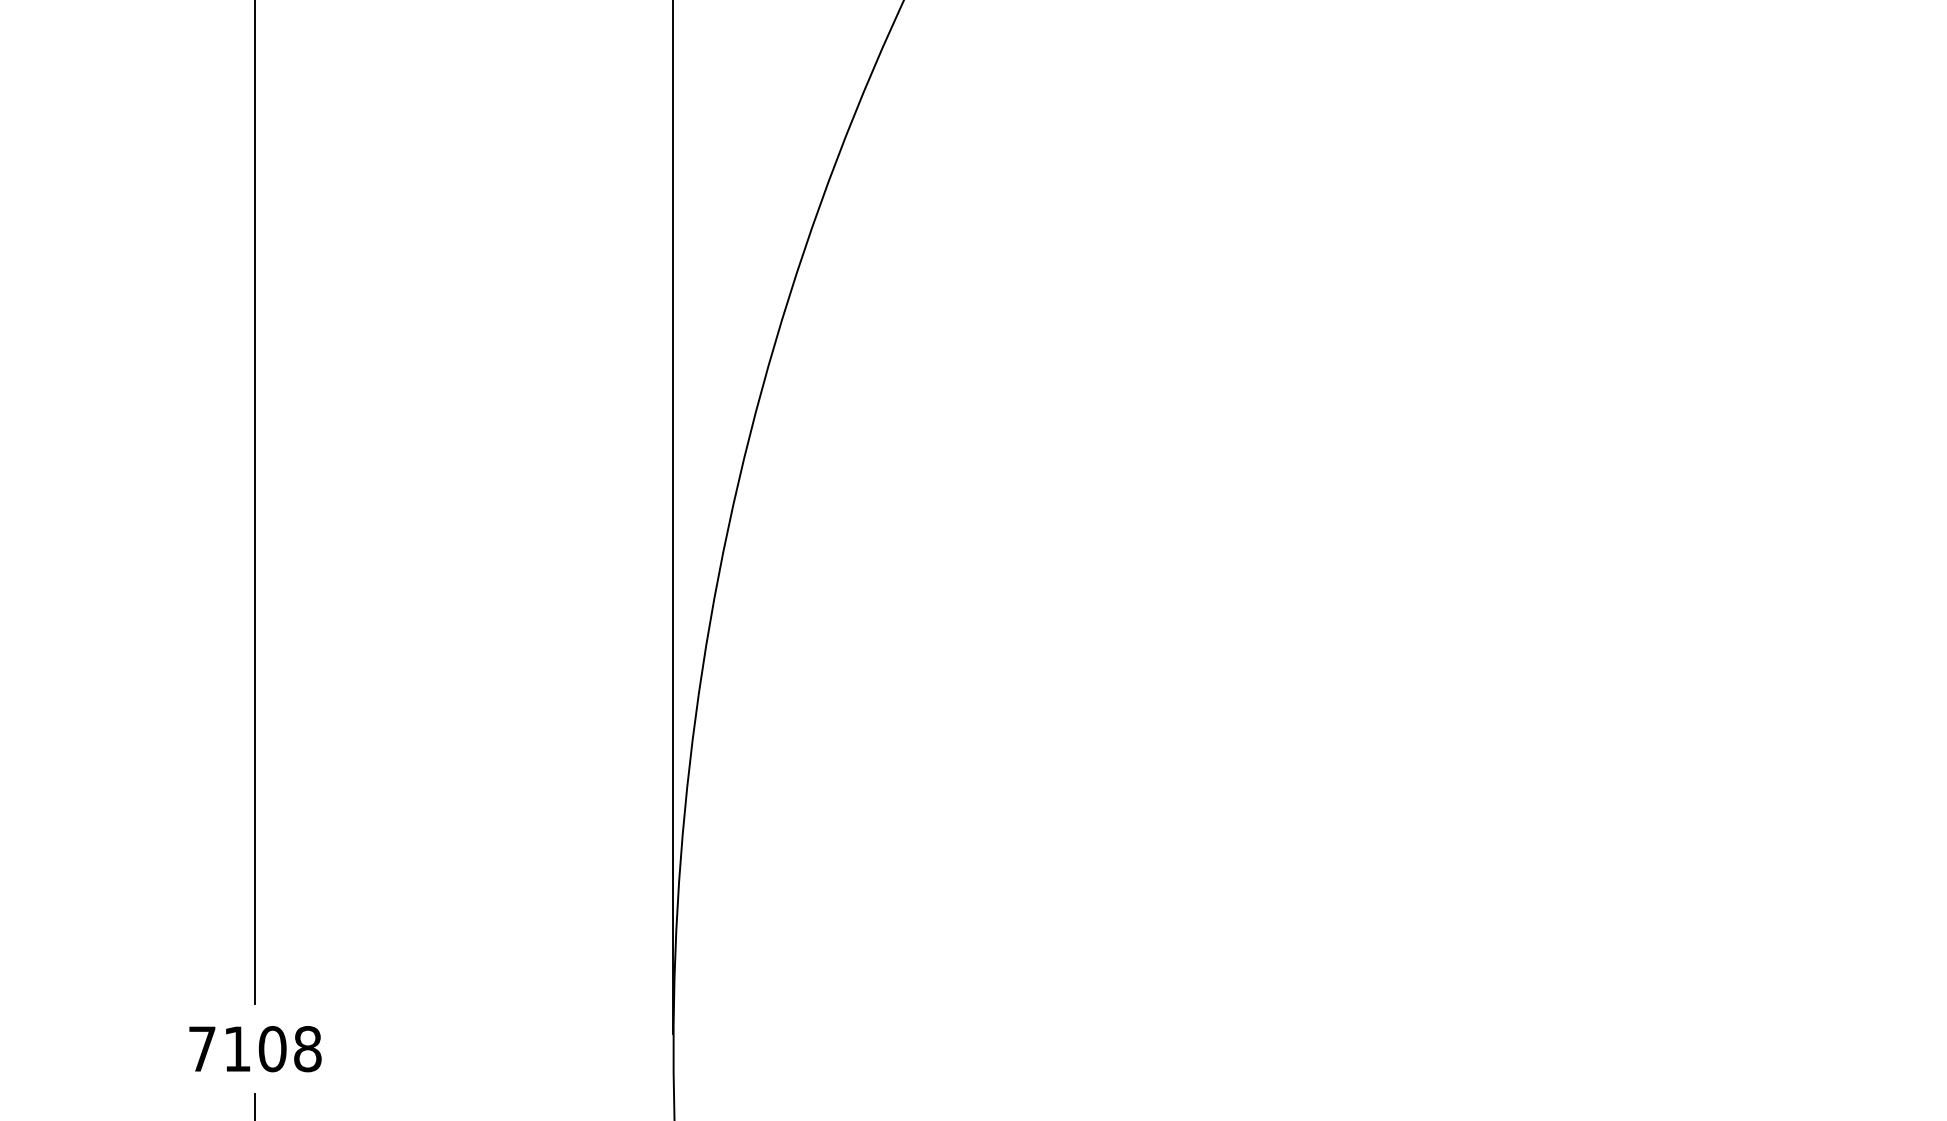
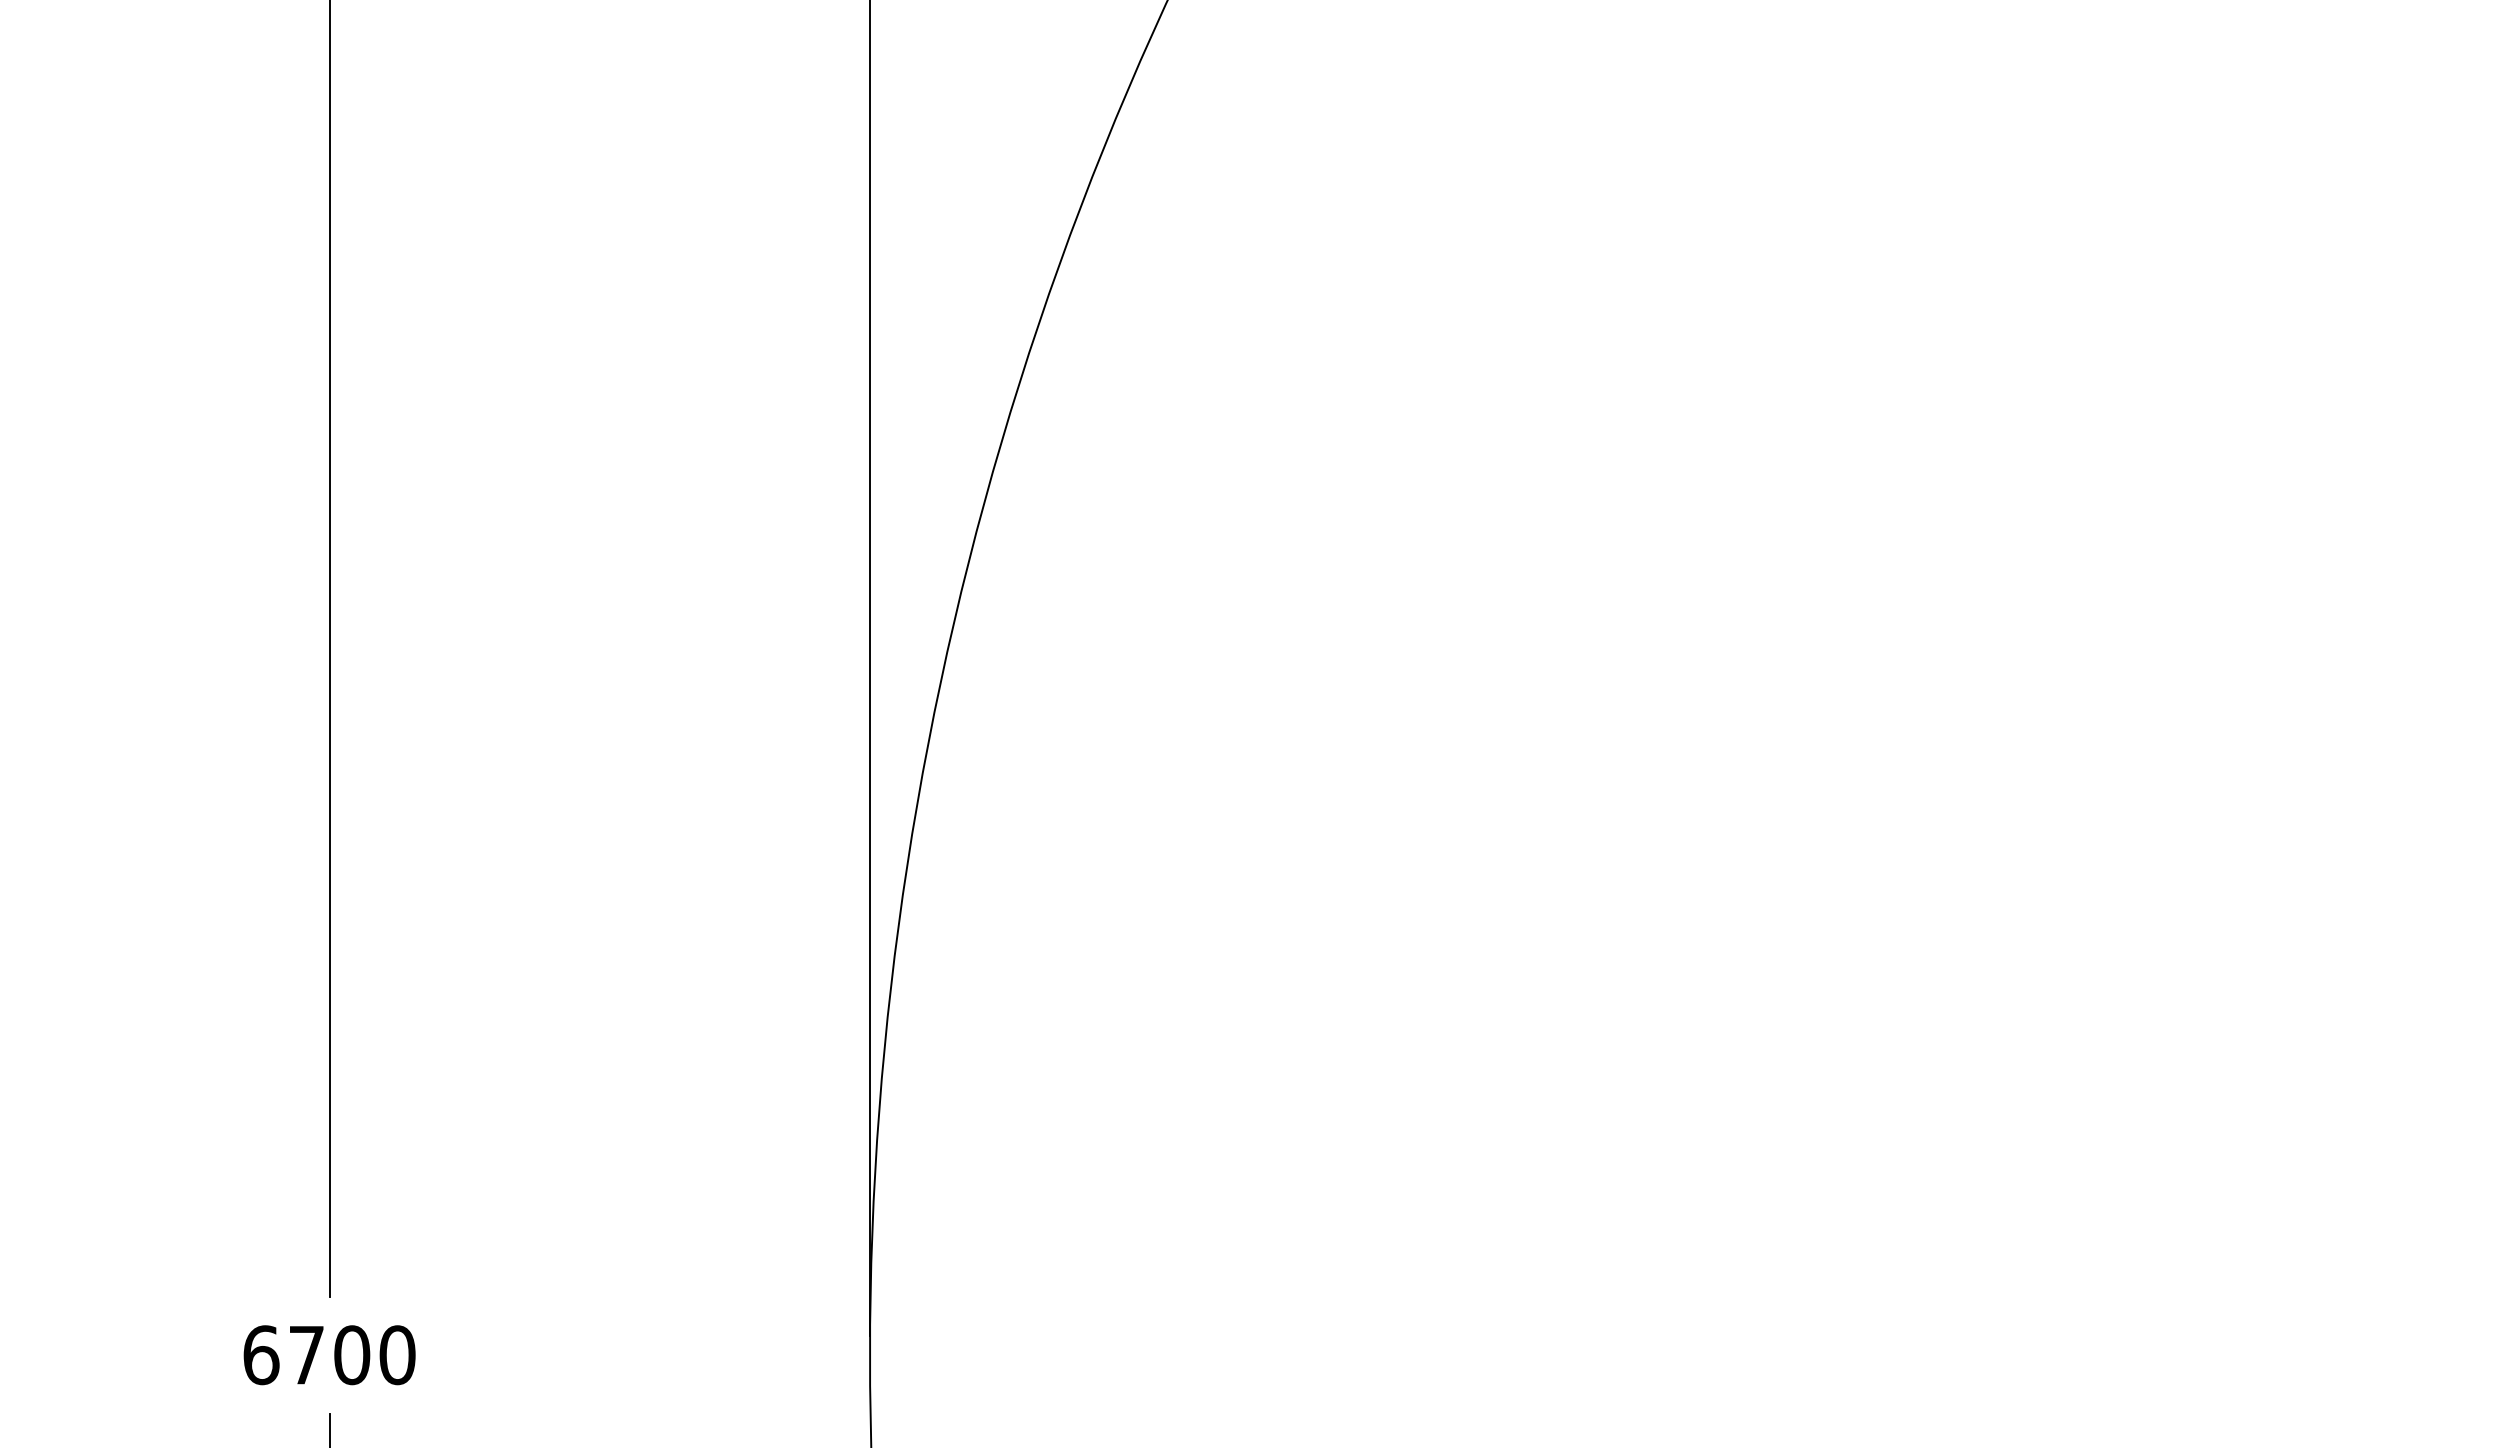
text: (255, 1049) -> (329, 1355), 7108 -> 6700

